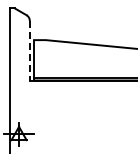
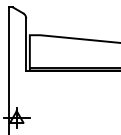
line: (29, 50) -> (25, 44), dashed -> solid

